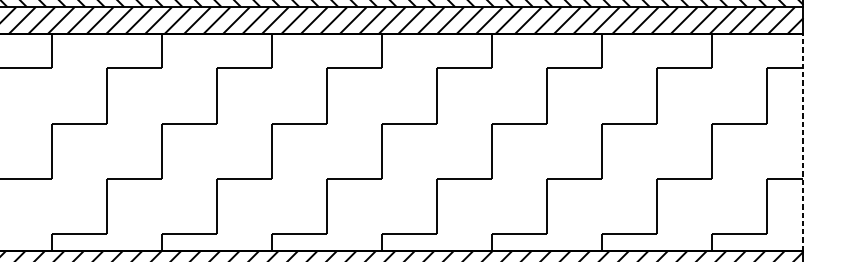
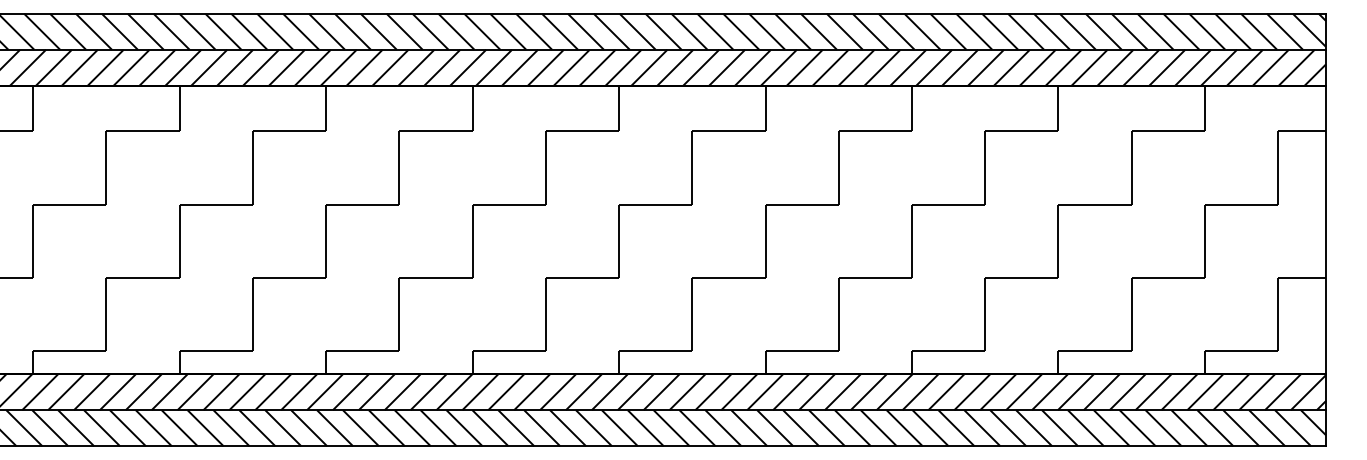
line: (803, 142) -> (1325, 229), dashed -> solid

